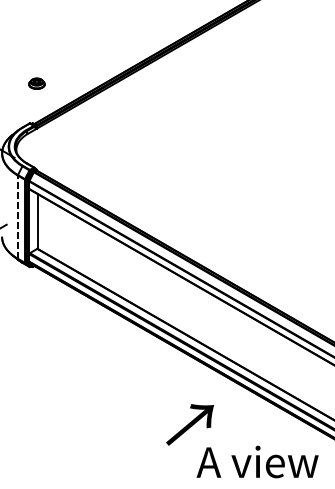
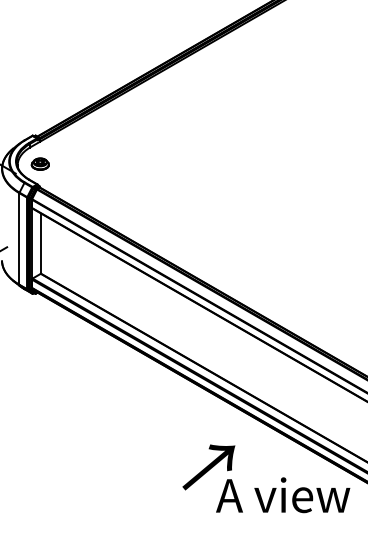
part: (36, 83) -> (39, 163), moved
line: (17, 216) -> (19, 238), dashed -> solid
text: (257, 462) -> (283, 495), moved

